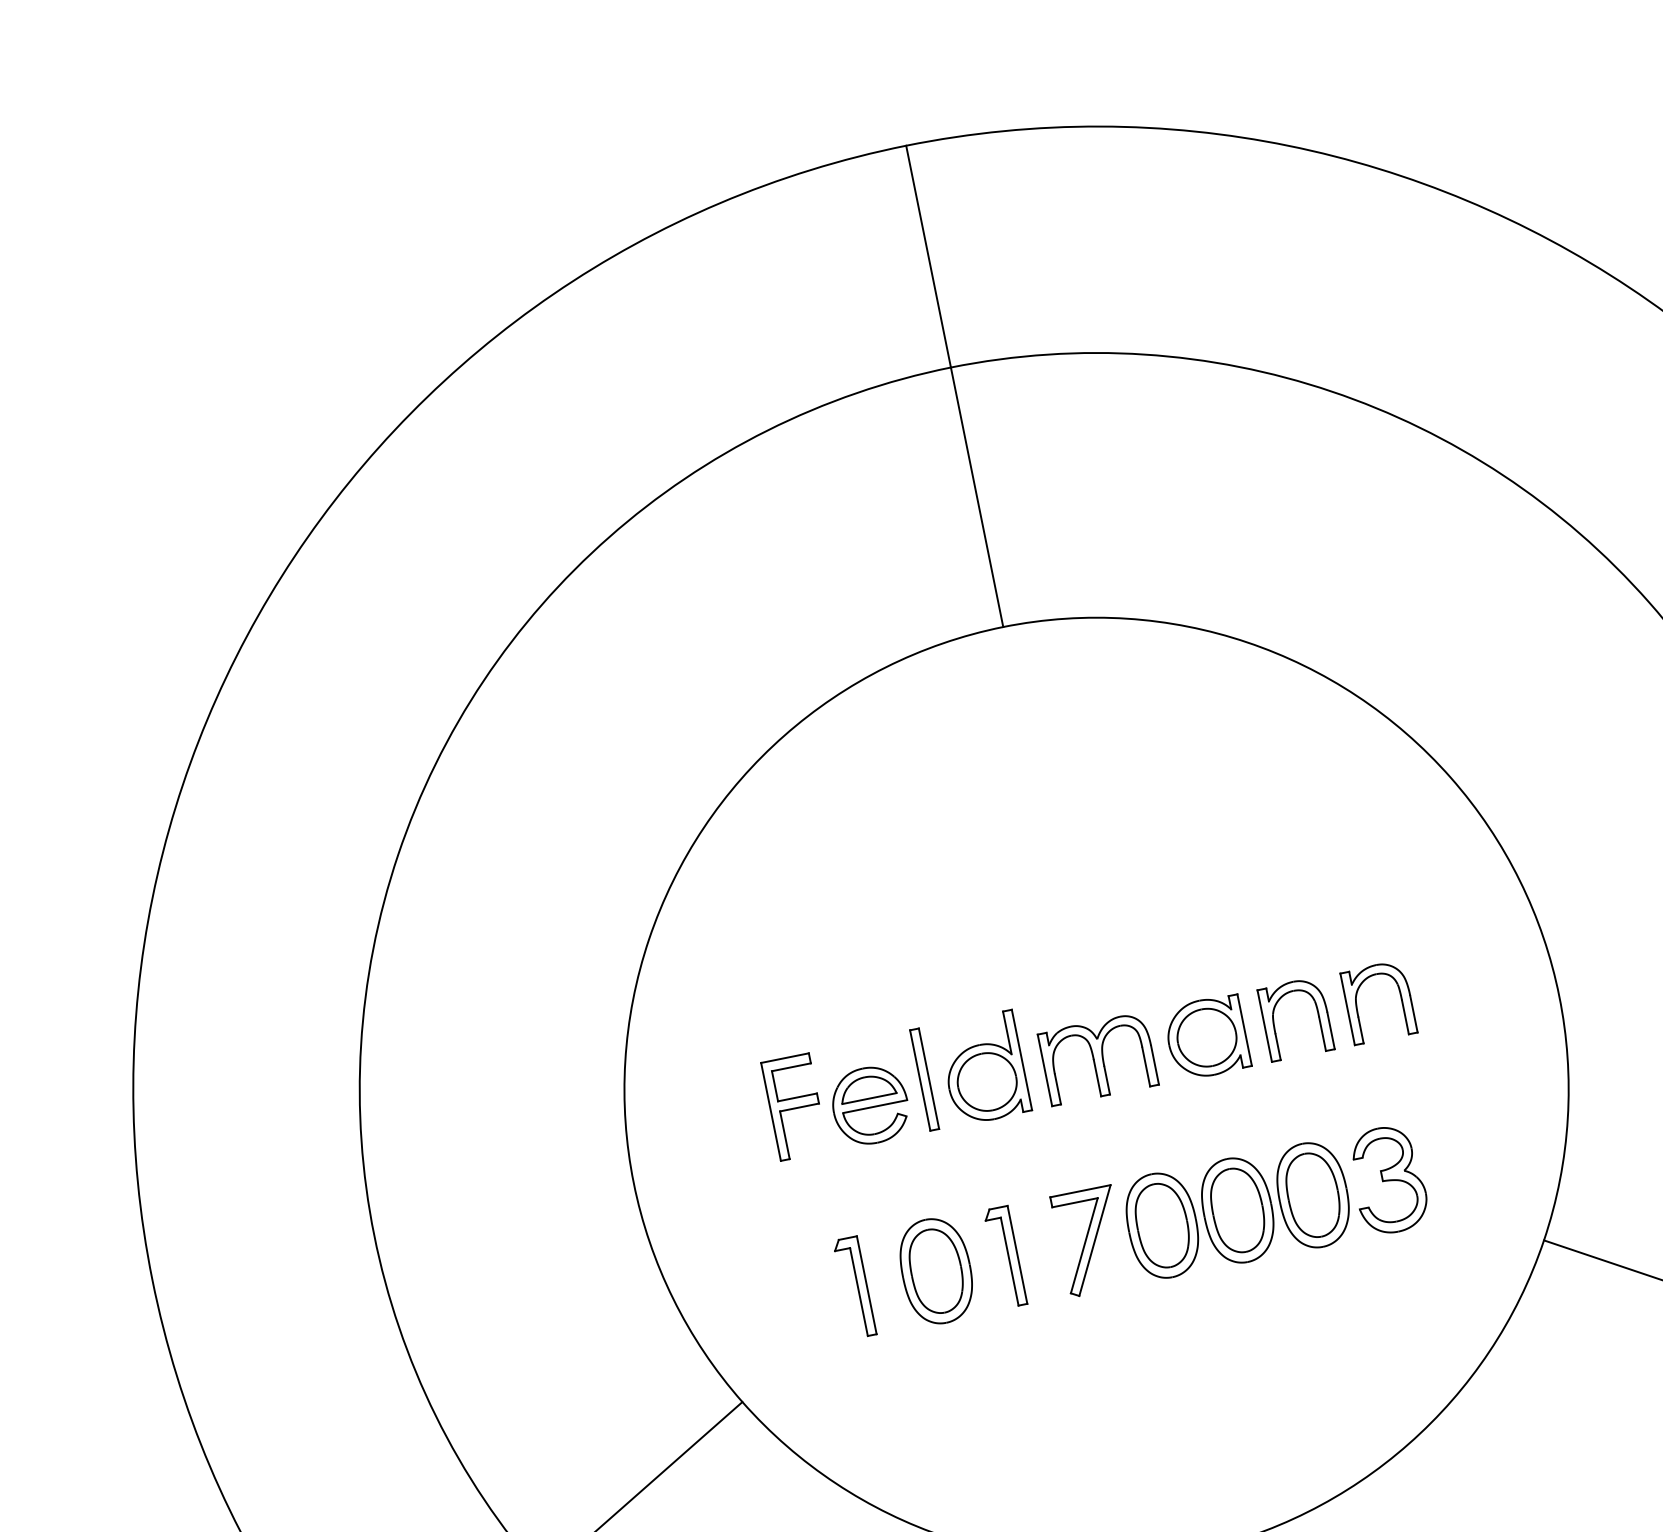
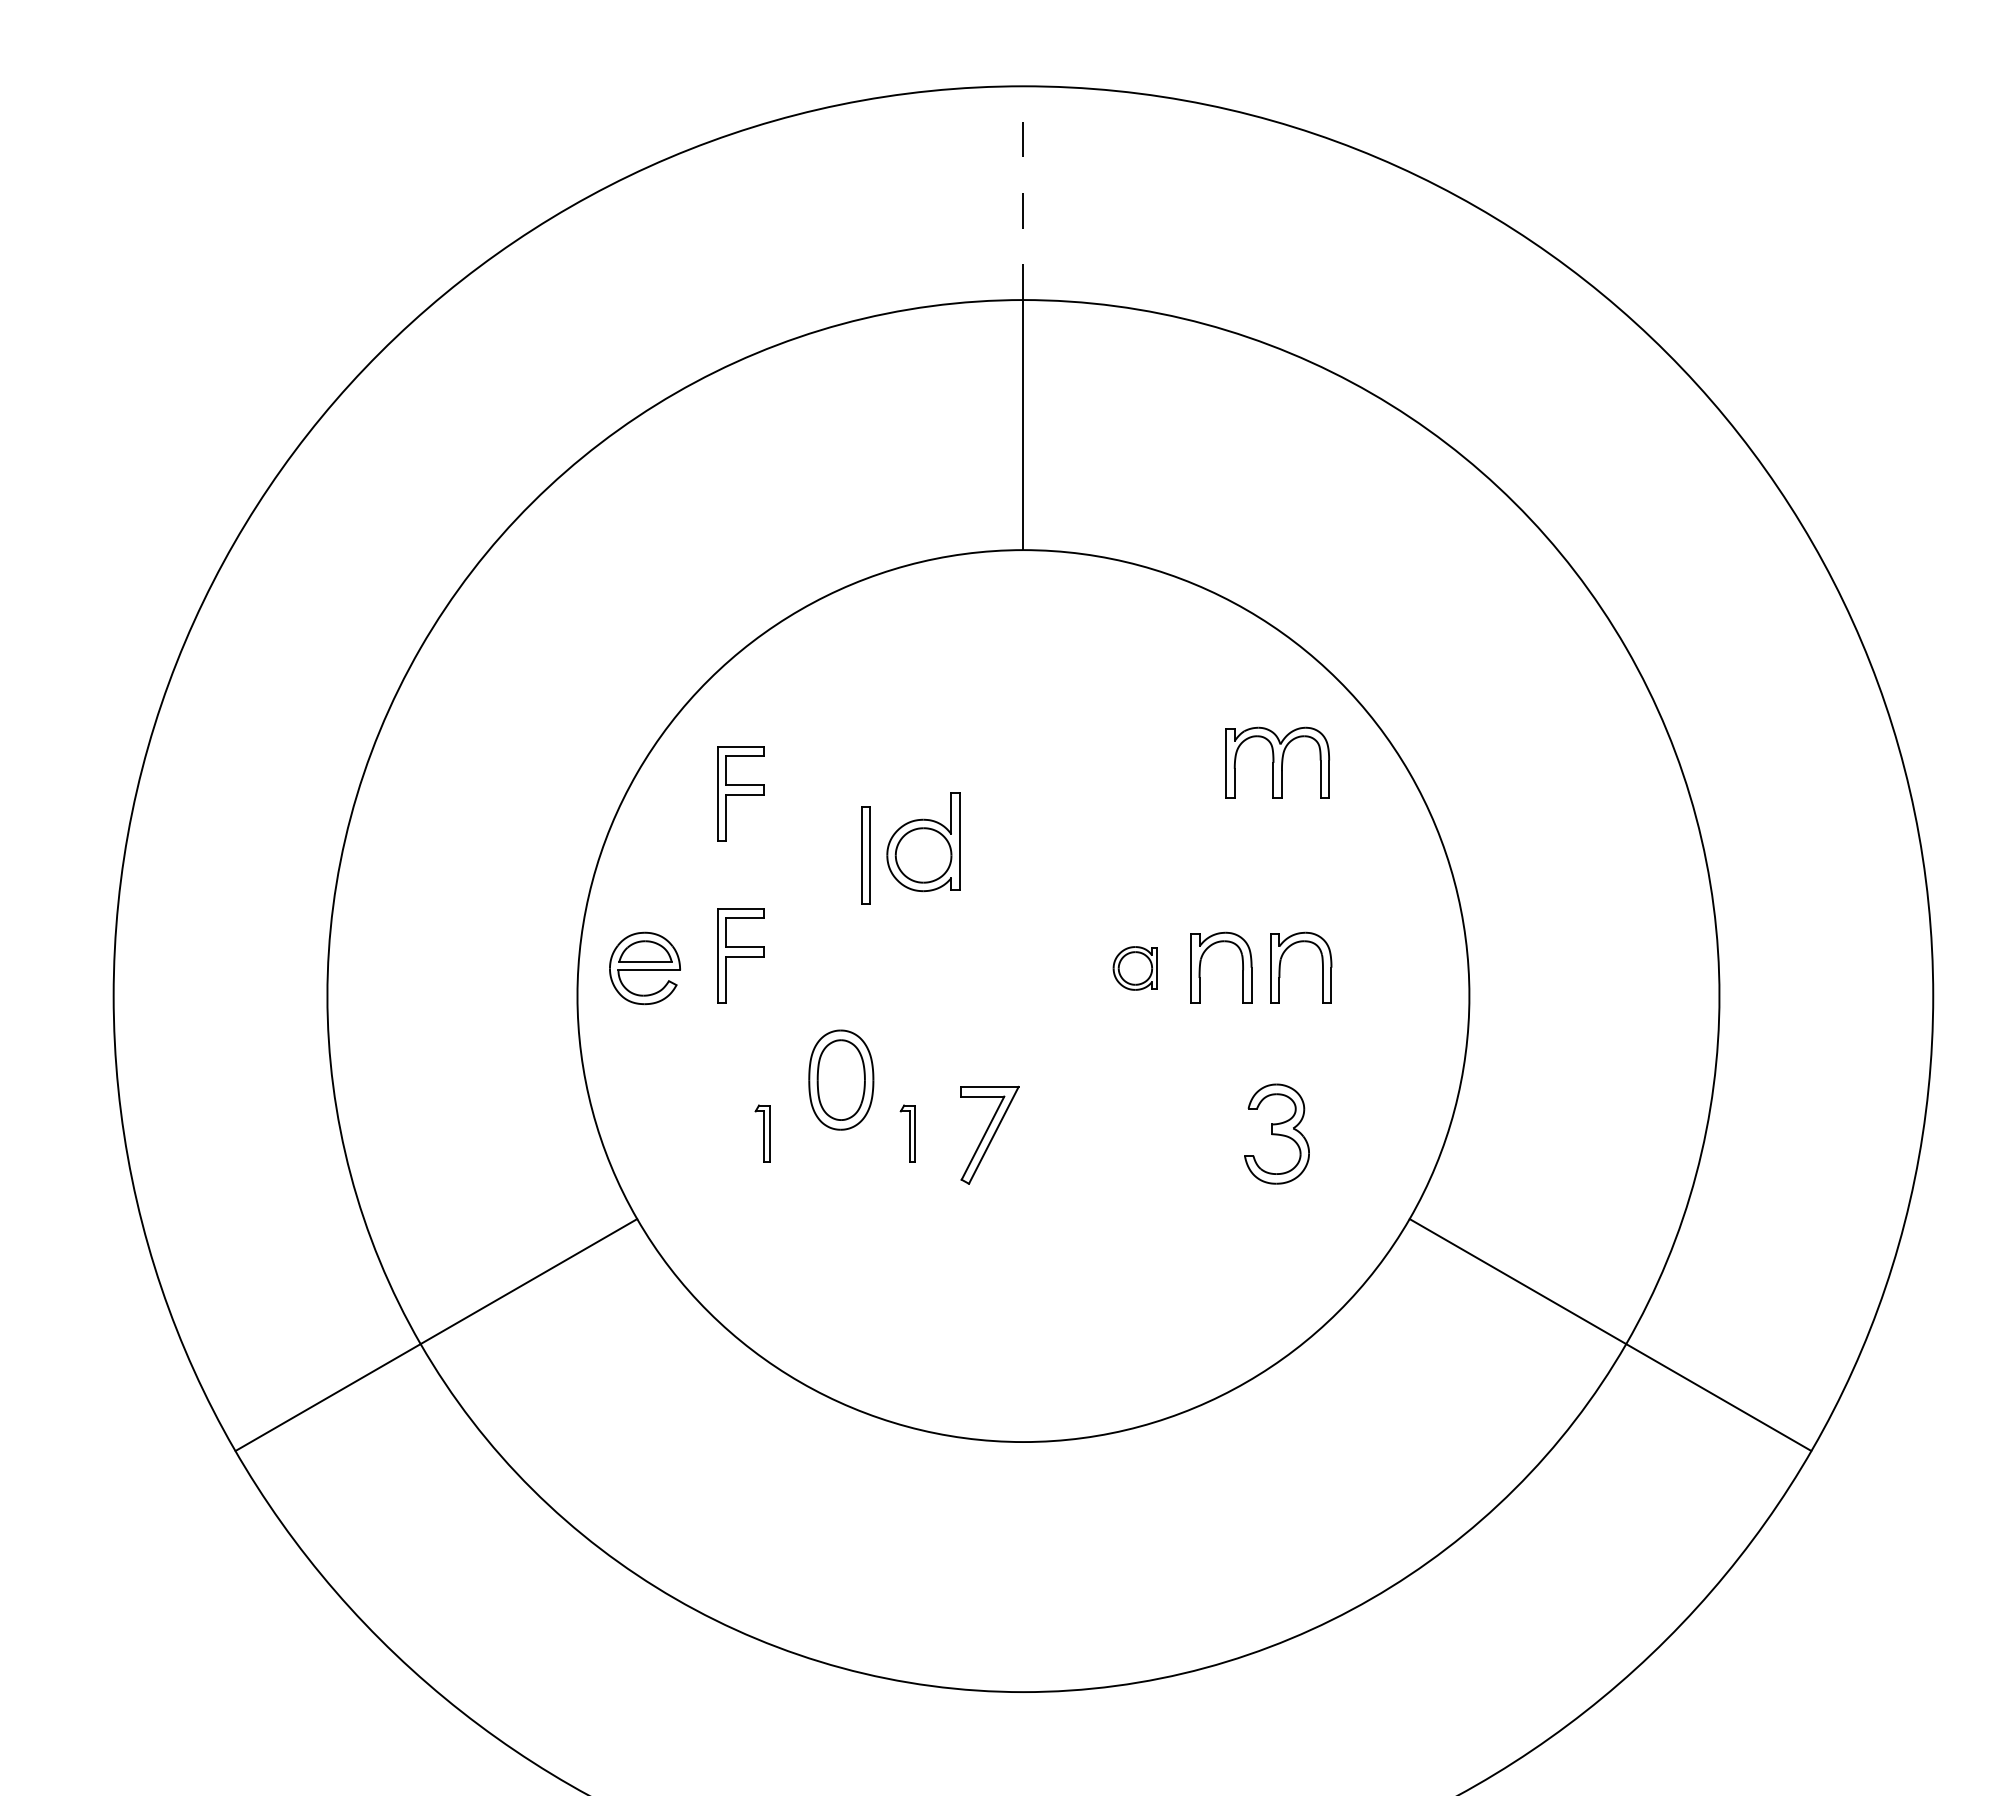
line: (928, 256) -> (1023, 193), solid -> dashed
part: (760, 938) -> (740, 793), added
part: (1207, 1037) -> (1135, 968), size x0.6
part: (1097, 1058) -> (1277, 762), moved
part: (984, 1068) -> (923, 842), moved
part: (923, 1079) -> (865, 855), moved
part: (869, 1105) -> (644, 968), moved
part: (1237, 1209) -> (1131, 1133), removed
part: (1004, 1256) -> (907, 1133), size x0.6
part: (936, 1270) -> (841, 1079), moved
part: (854, 1287) -> (762, 1133), size x0.6

